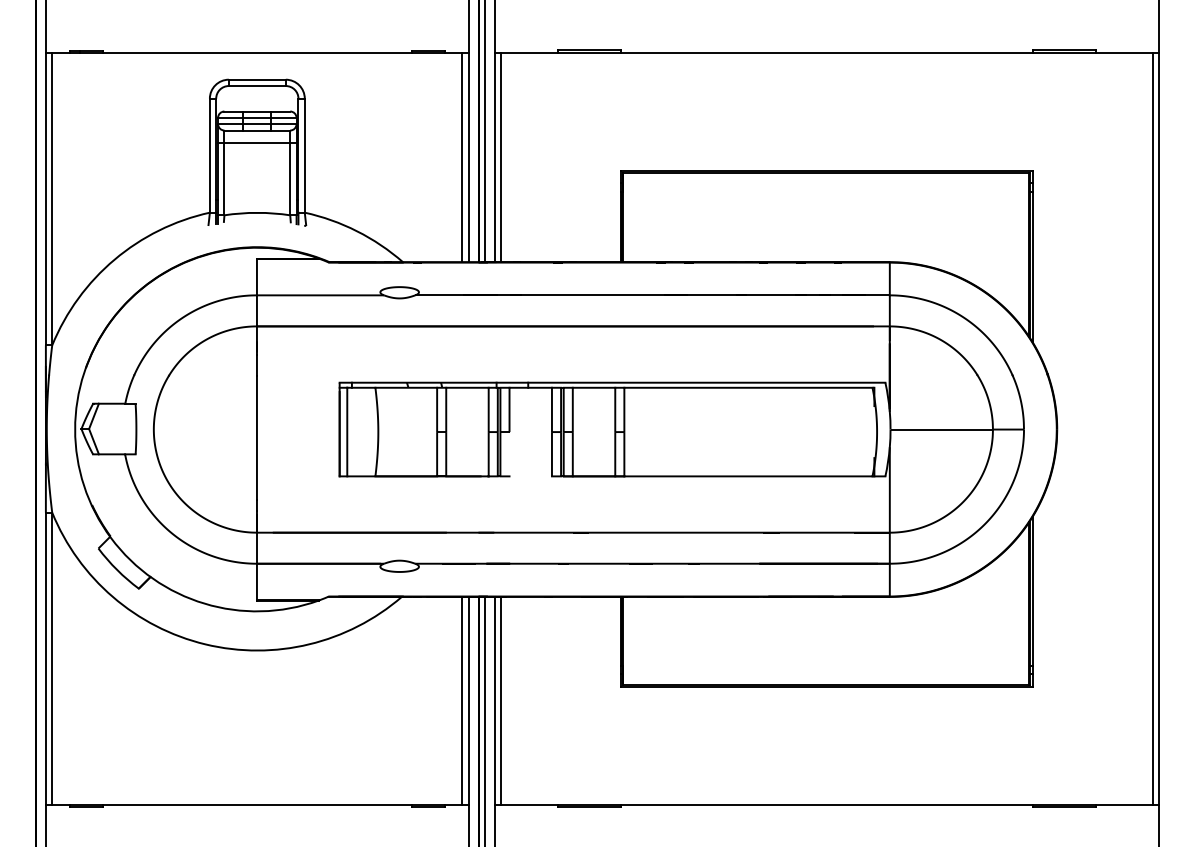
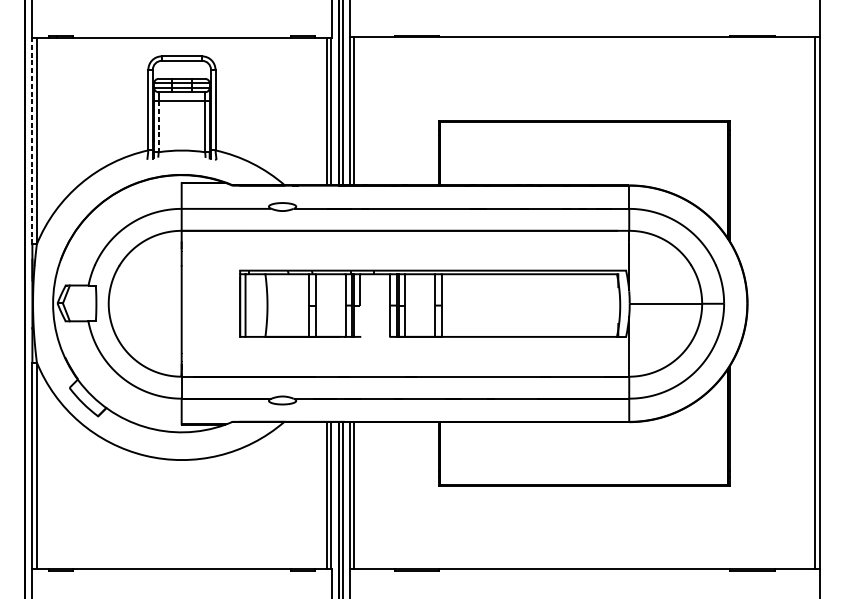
line: (224, 179) -> (158, 126), solid -> dashed
line: (45, 198) -> (32, 140), solid -> dashed

